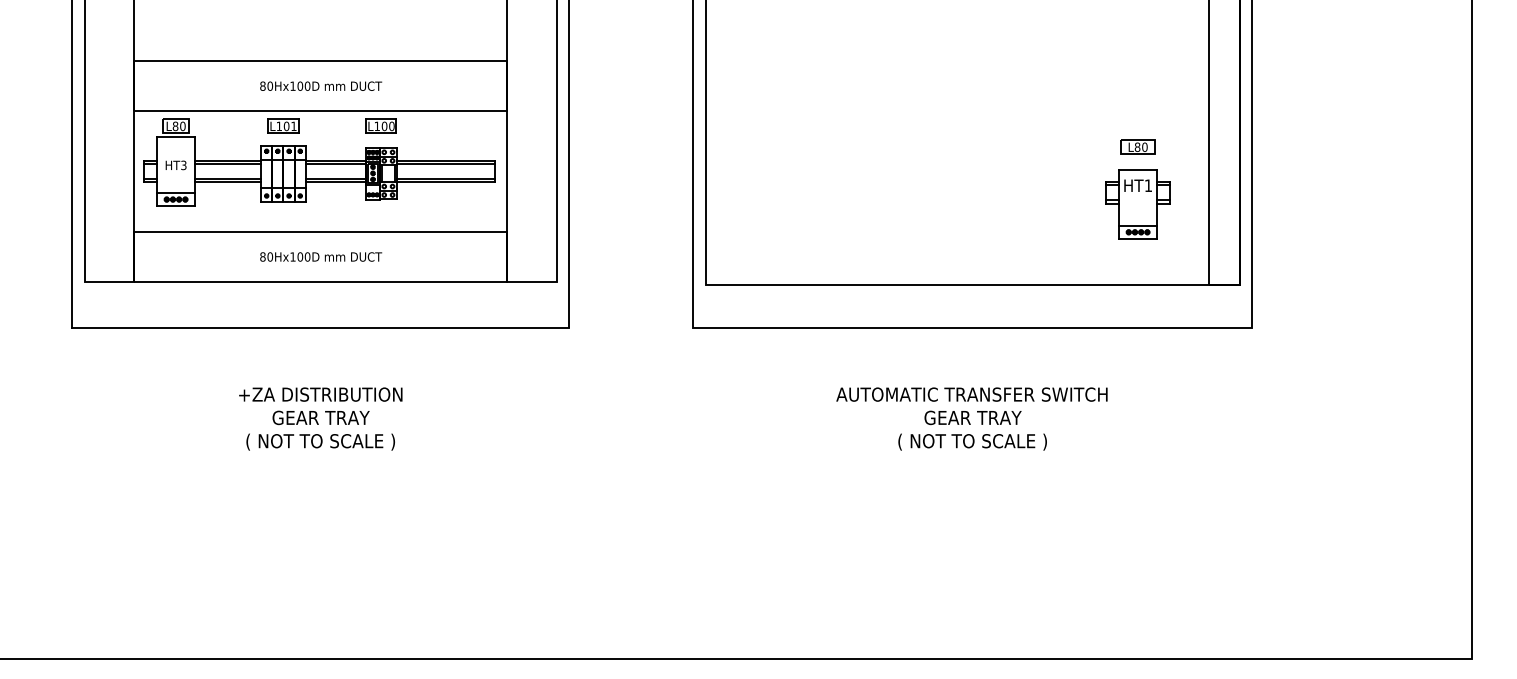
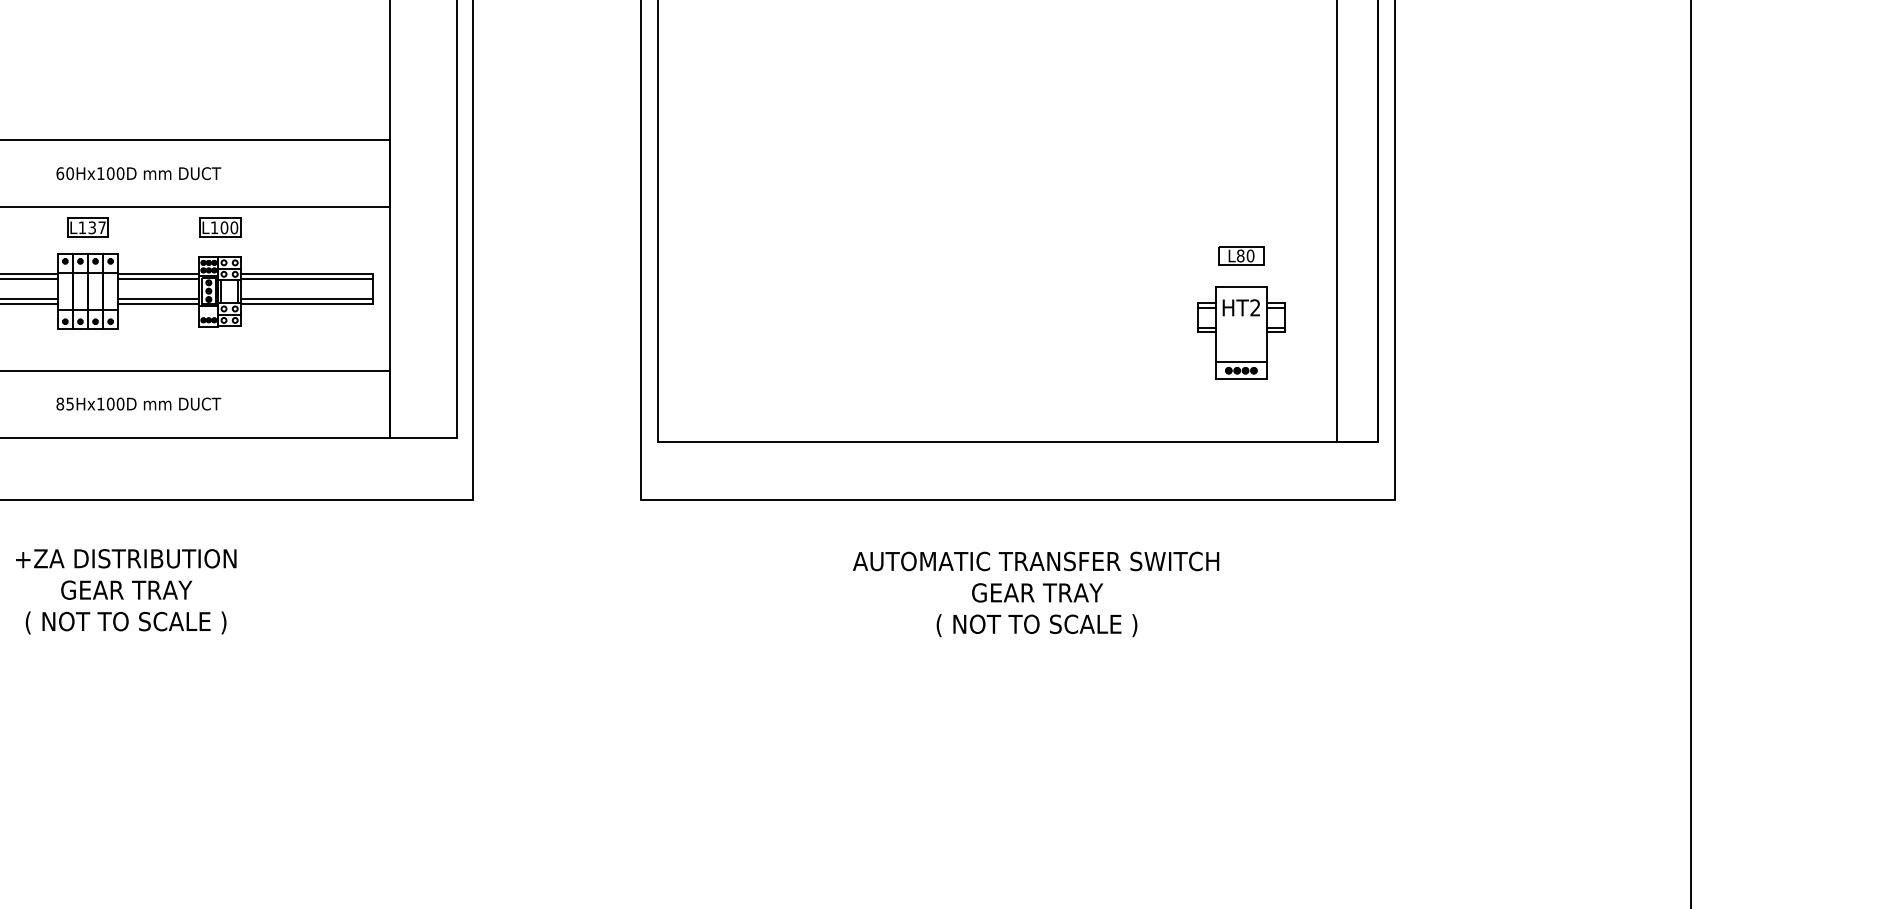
text: (262, 85) -> (59, 172), 80Hx100D -> 60Hx100D
text: (289, 126) -> (96, 227), L101 -> L137
text: (1147, 185) -> (1254, 307), HT1 -> HT2
text: (270, 256) -> (70, 403), 80Hx100D -> 85Hx100D
text: (320, 418) -> (125, 590), moved
text: (971, 418) -> (1035, 593), moved

